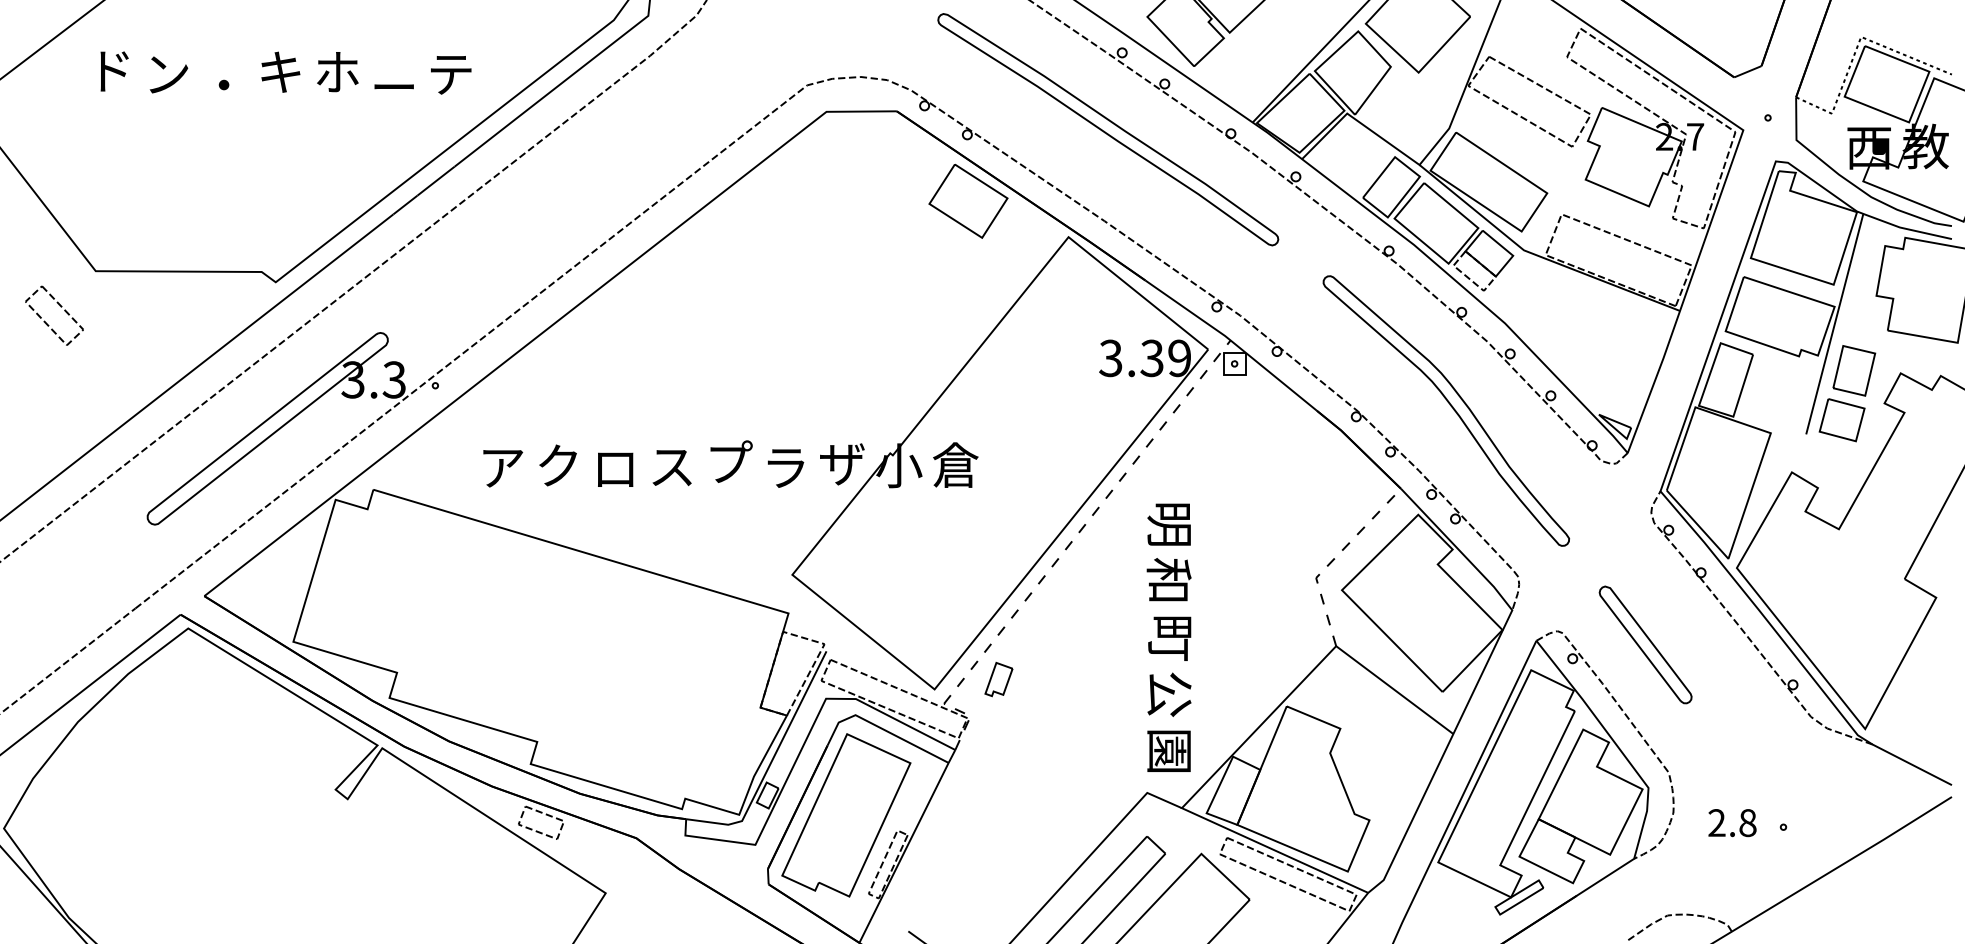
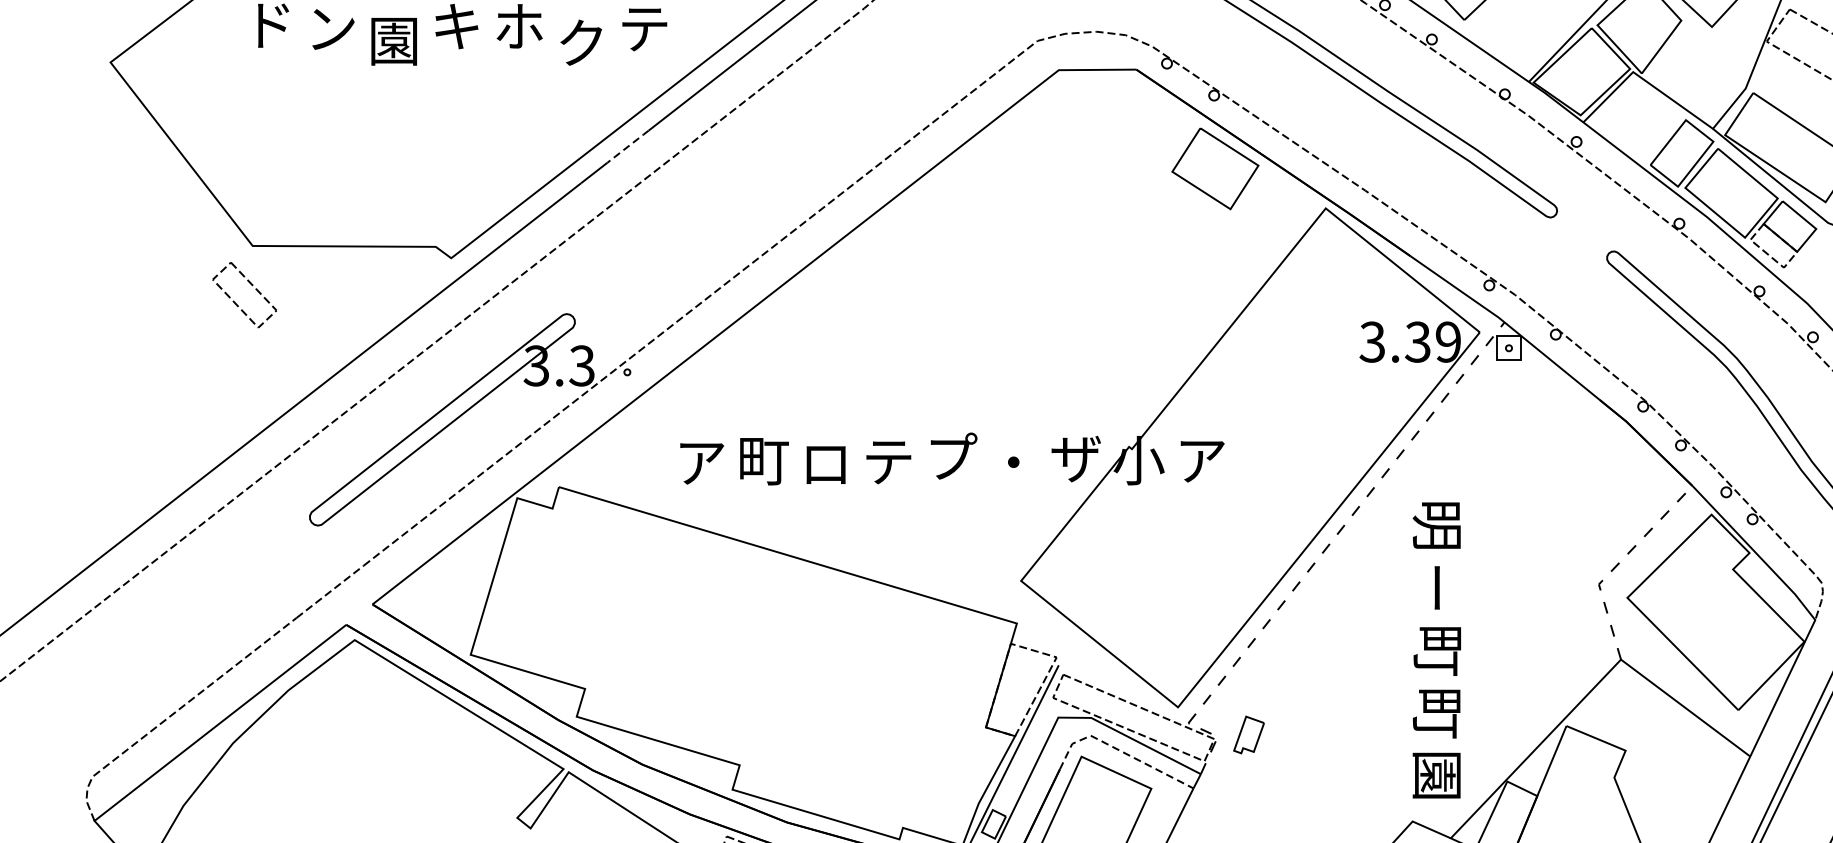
text: (223, 85) -> (393, 41), ・ -> 園
text: (393, 86) -> (581, 42), ー -> ク
line: (436, 180) -> (628, 145), solid -> dashed
part: (60, 307) -> (251, 286), moved
text: (955, 464) -> (1201, 459), 倉 -> ア
text: (559, 466) -> (764, 461), ク -> 町
text: (672, 467) -> (888, 462), ス -> テ
text: (785, 468) -> (1013, 463), ラ -> ・
text: (1168, 579) -> (1436, 586), 和 -> ー
part: (998, 679) -> (1248, 734), moved
text: (1169, 694) -> (1437, 712), 公 -> 町
line: (881, 728) -> (1119, 750), solid -> dashed

